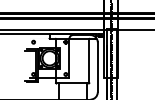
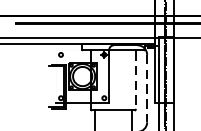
line: (89, 61) -> (136, 80), solid -> dashed
line: (97, 67) -> (146, 88), solid -> dashed

